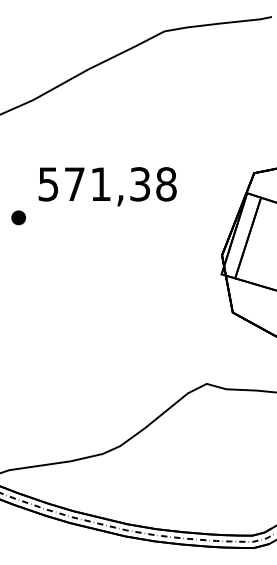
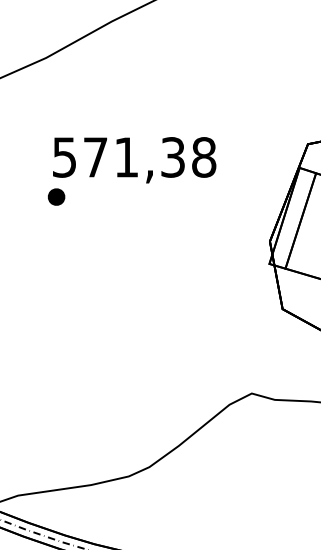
part: (18, 217) -> (56, 196), moved

